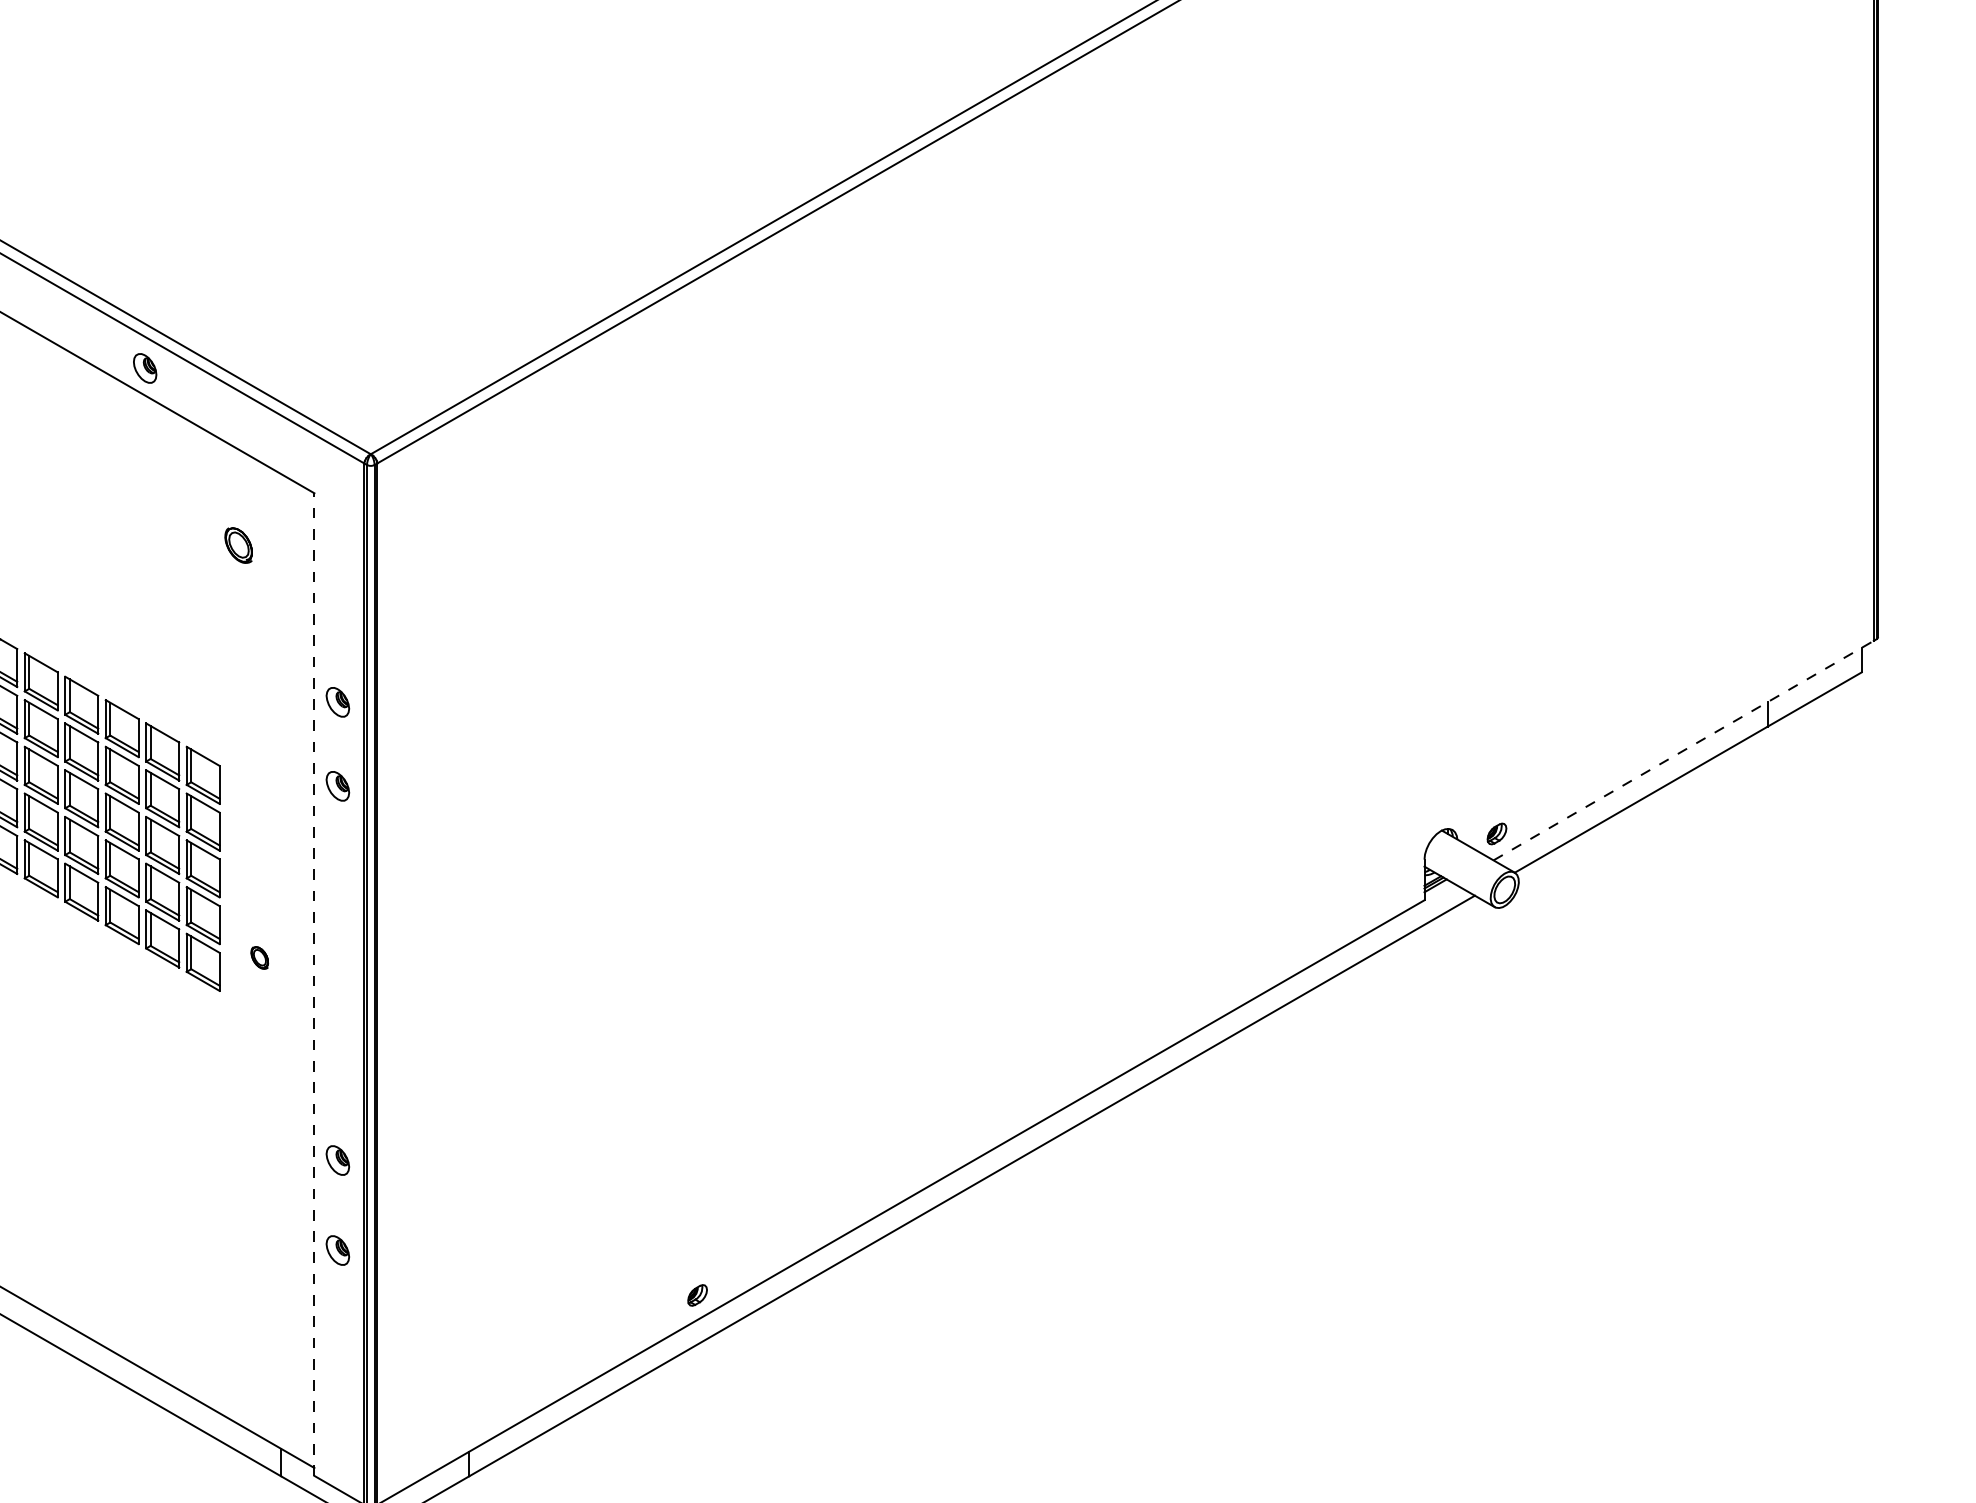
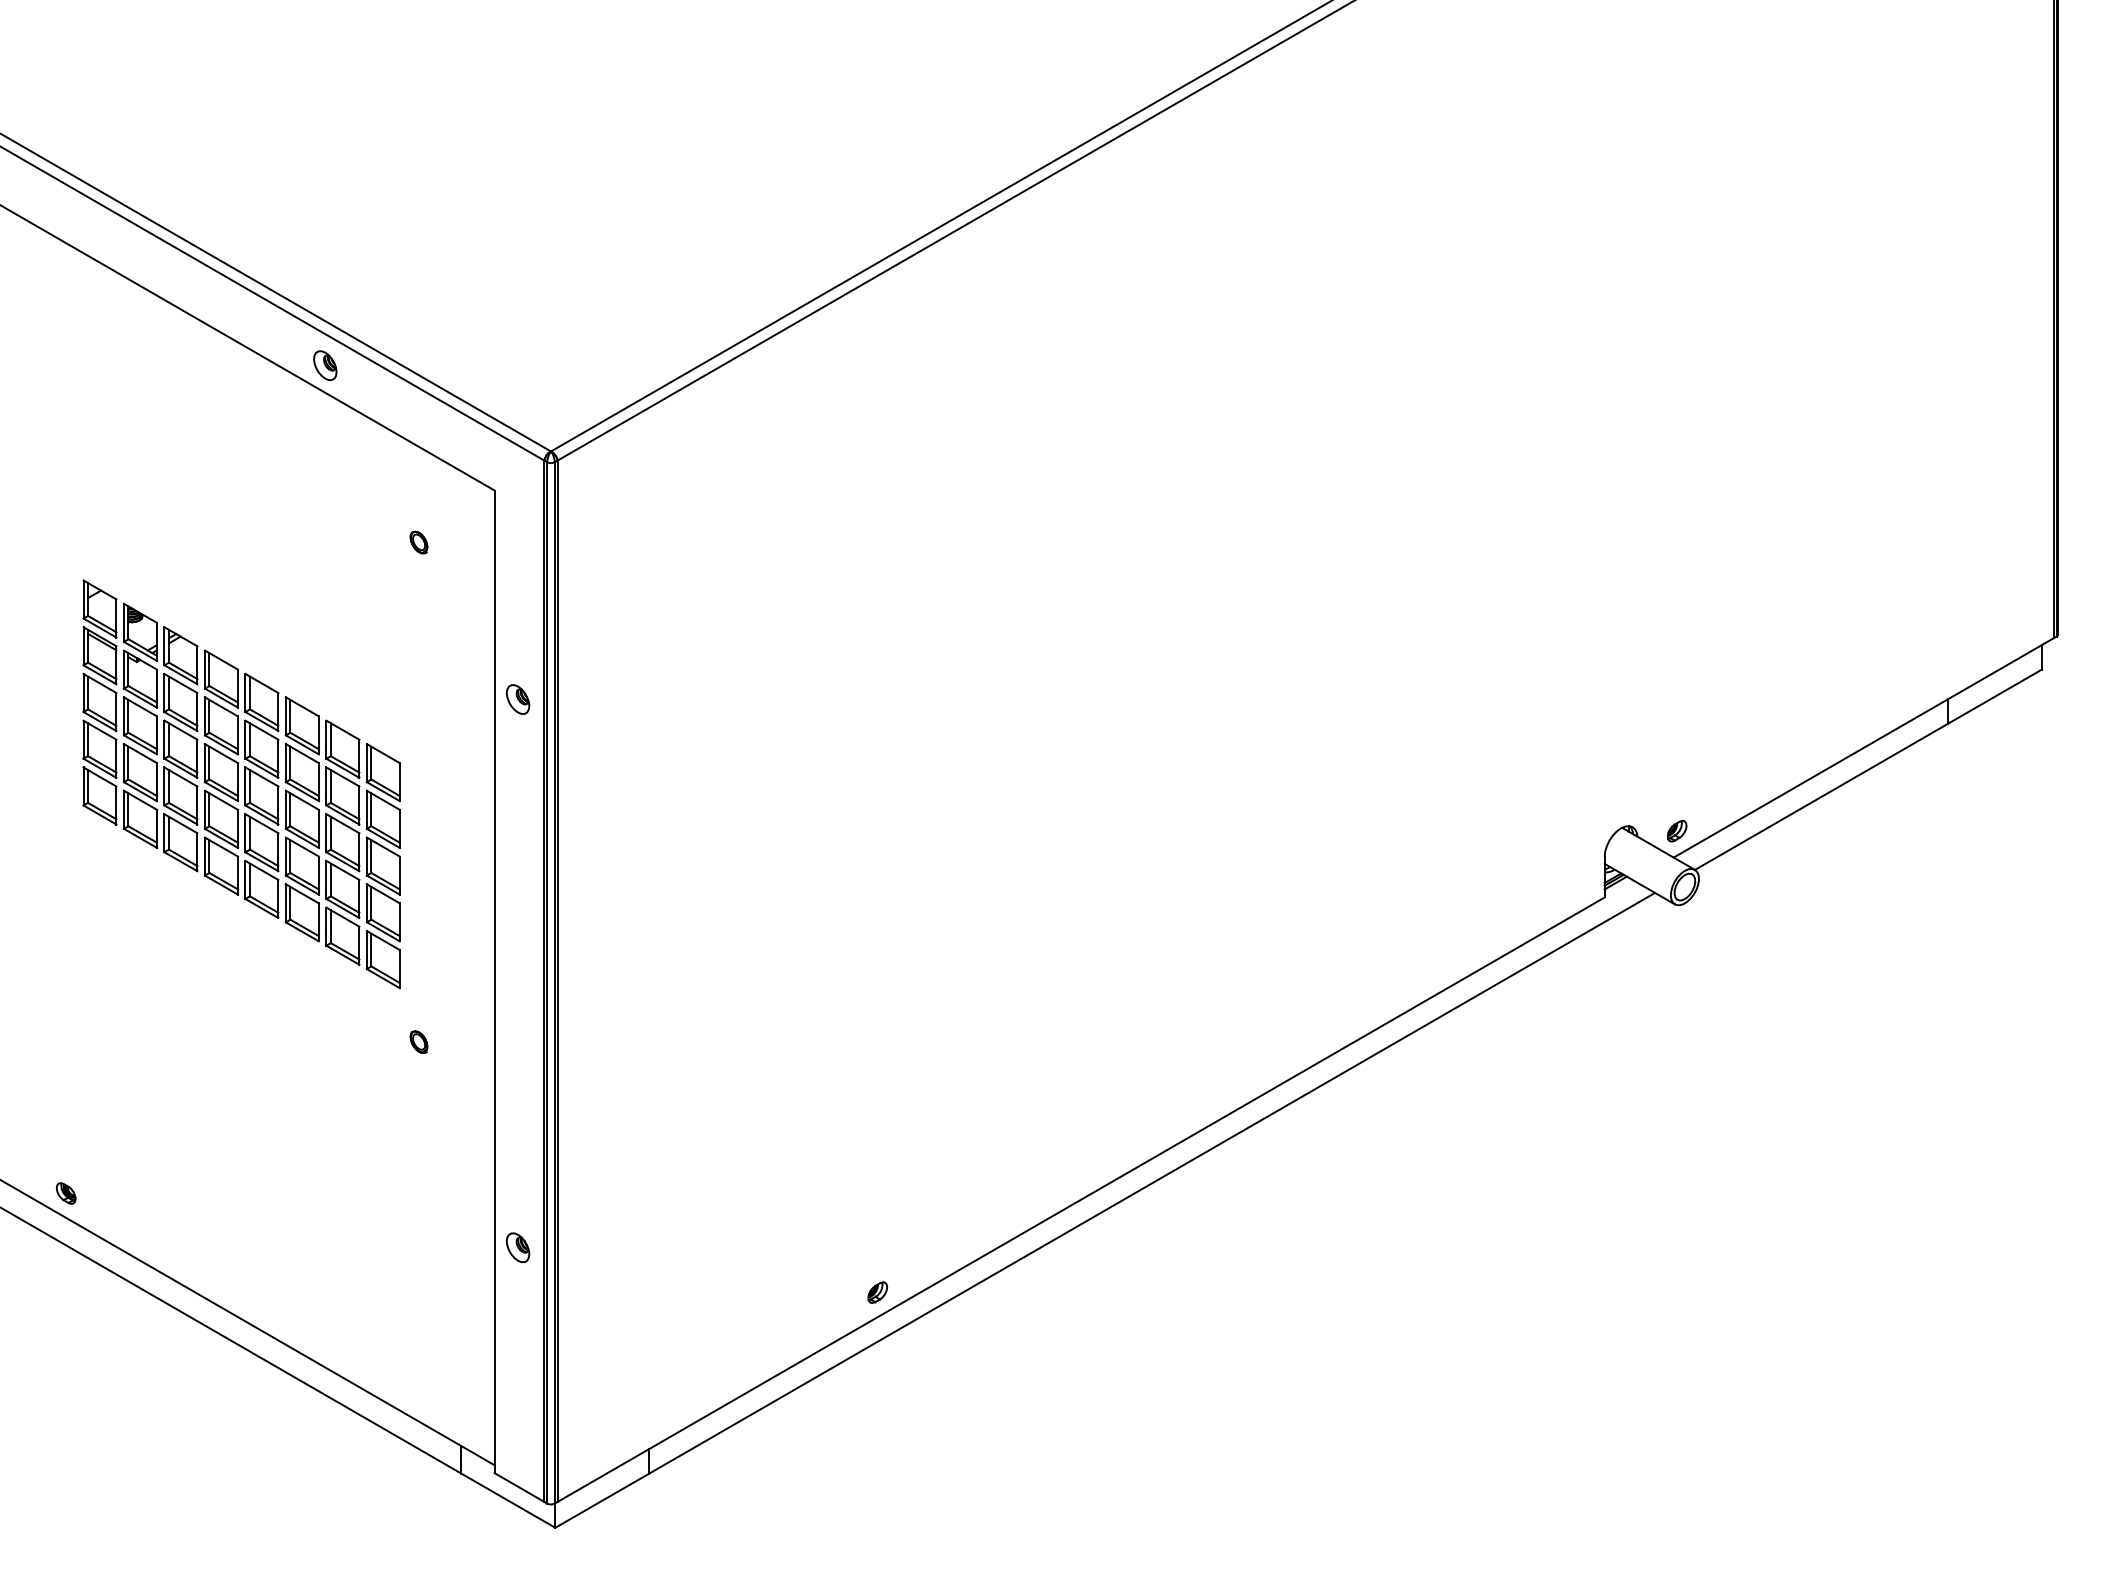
part: (238, 545) -> (418, 542), size x0.62
line: (1683, 750) -> (1863, 747), dashed -> solid
part: (337, 786) -> (517, 783), removed
part: (259, 958) -> (418, 1042), moved
line: (314, 984) -> (494, 981), dashed -> solid
part: (337, 1160) -> (517, 1157), removed

